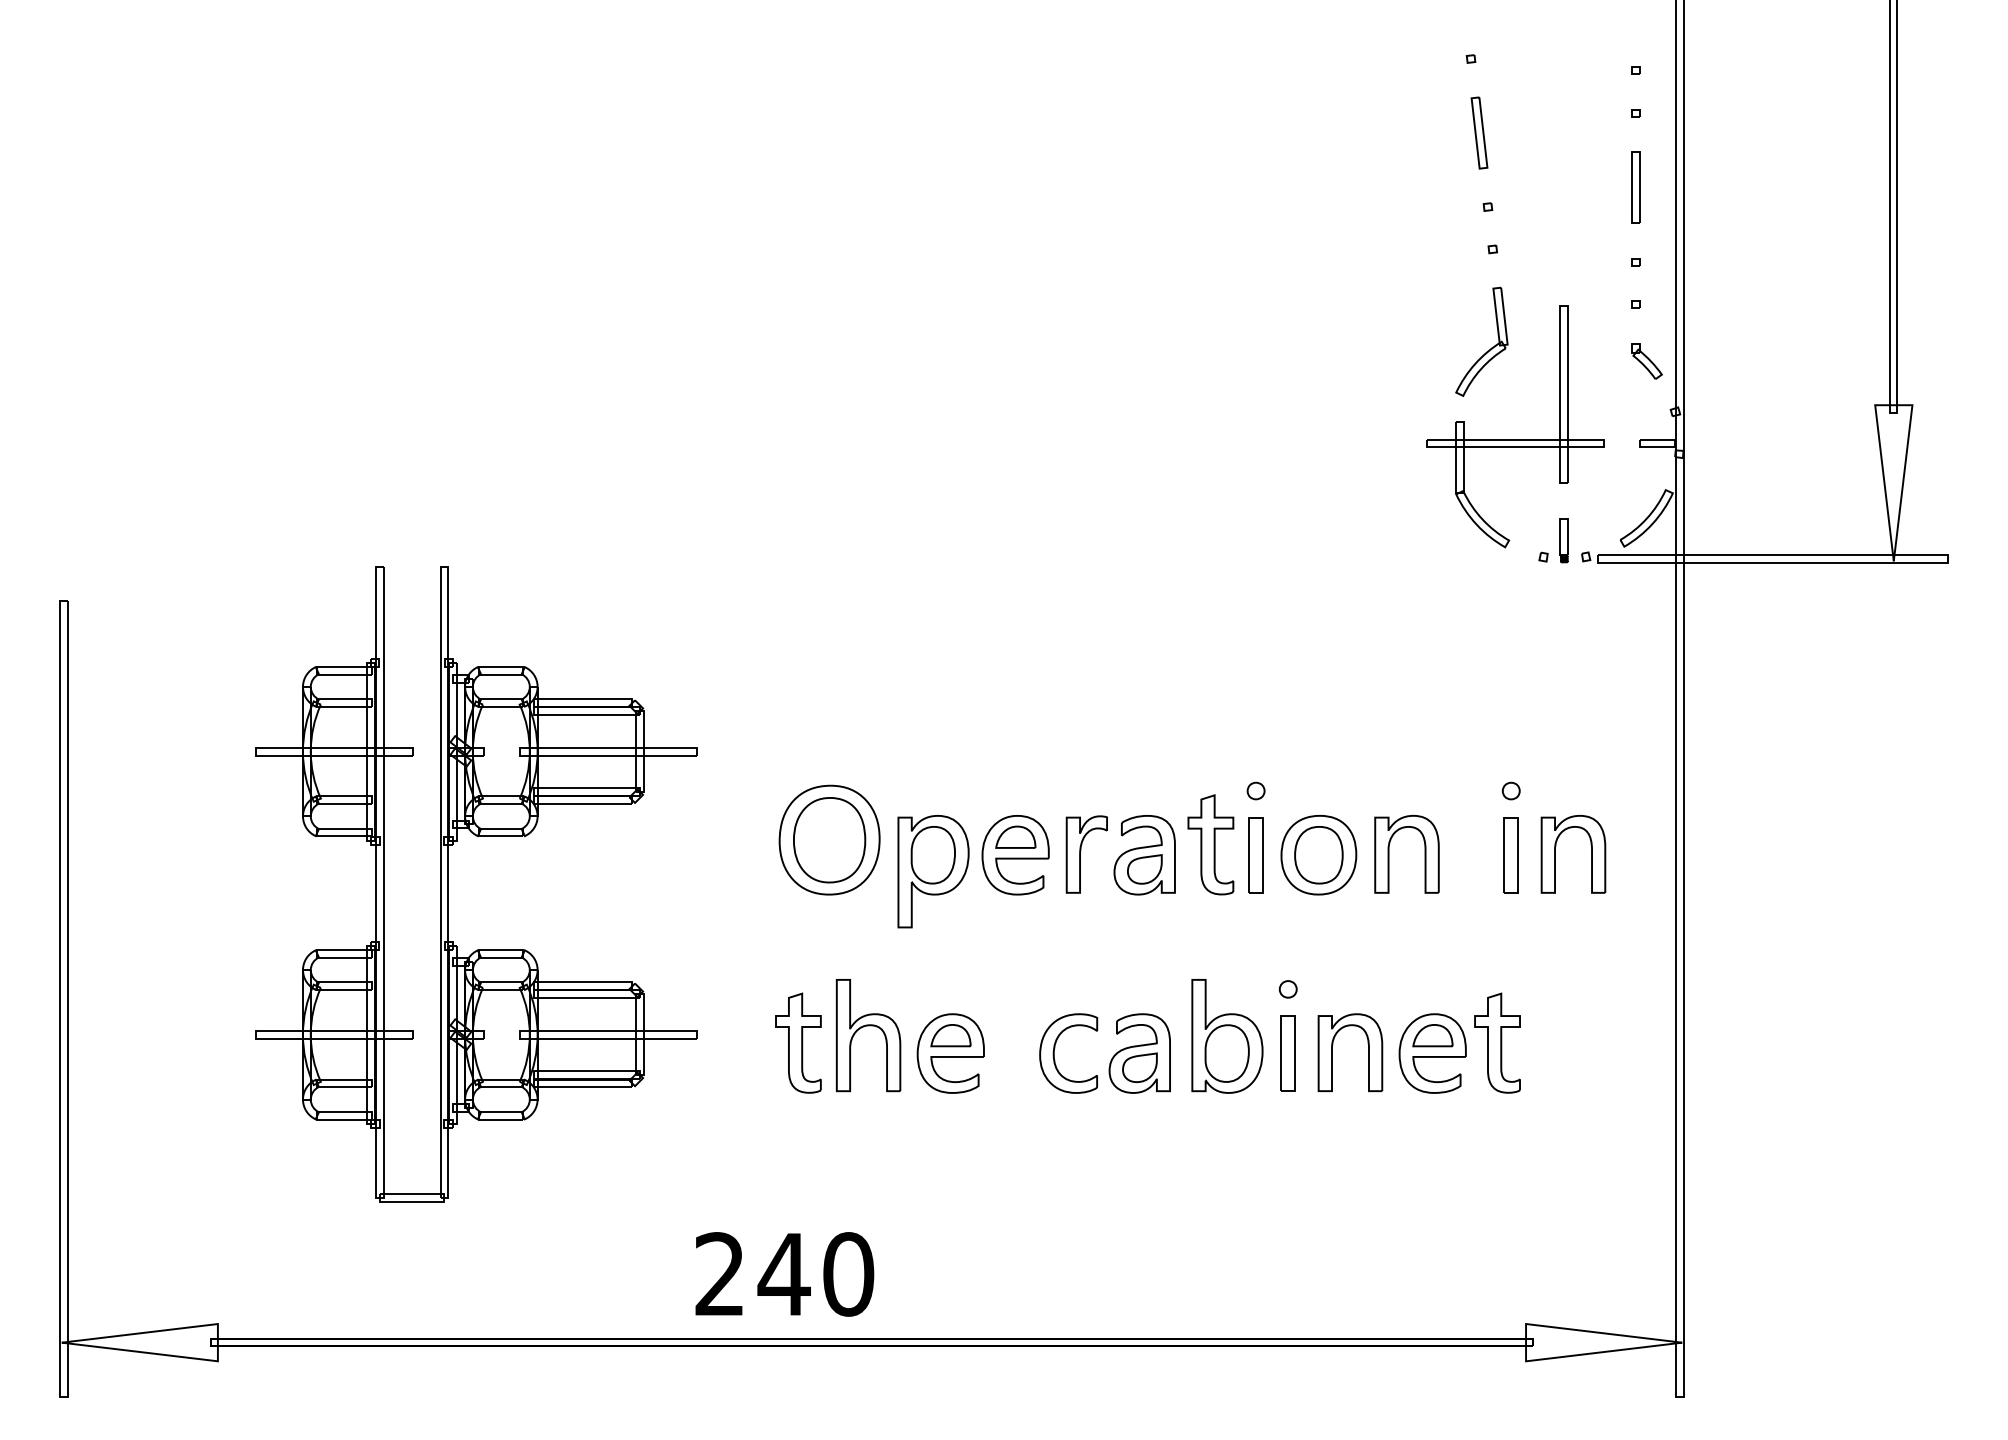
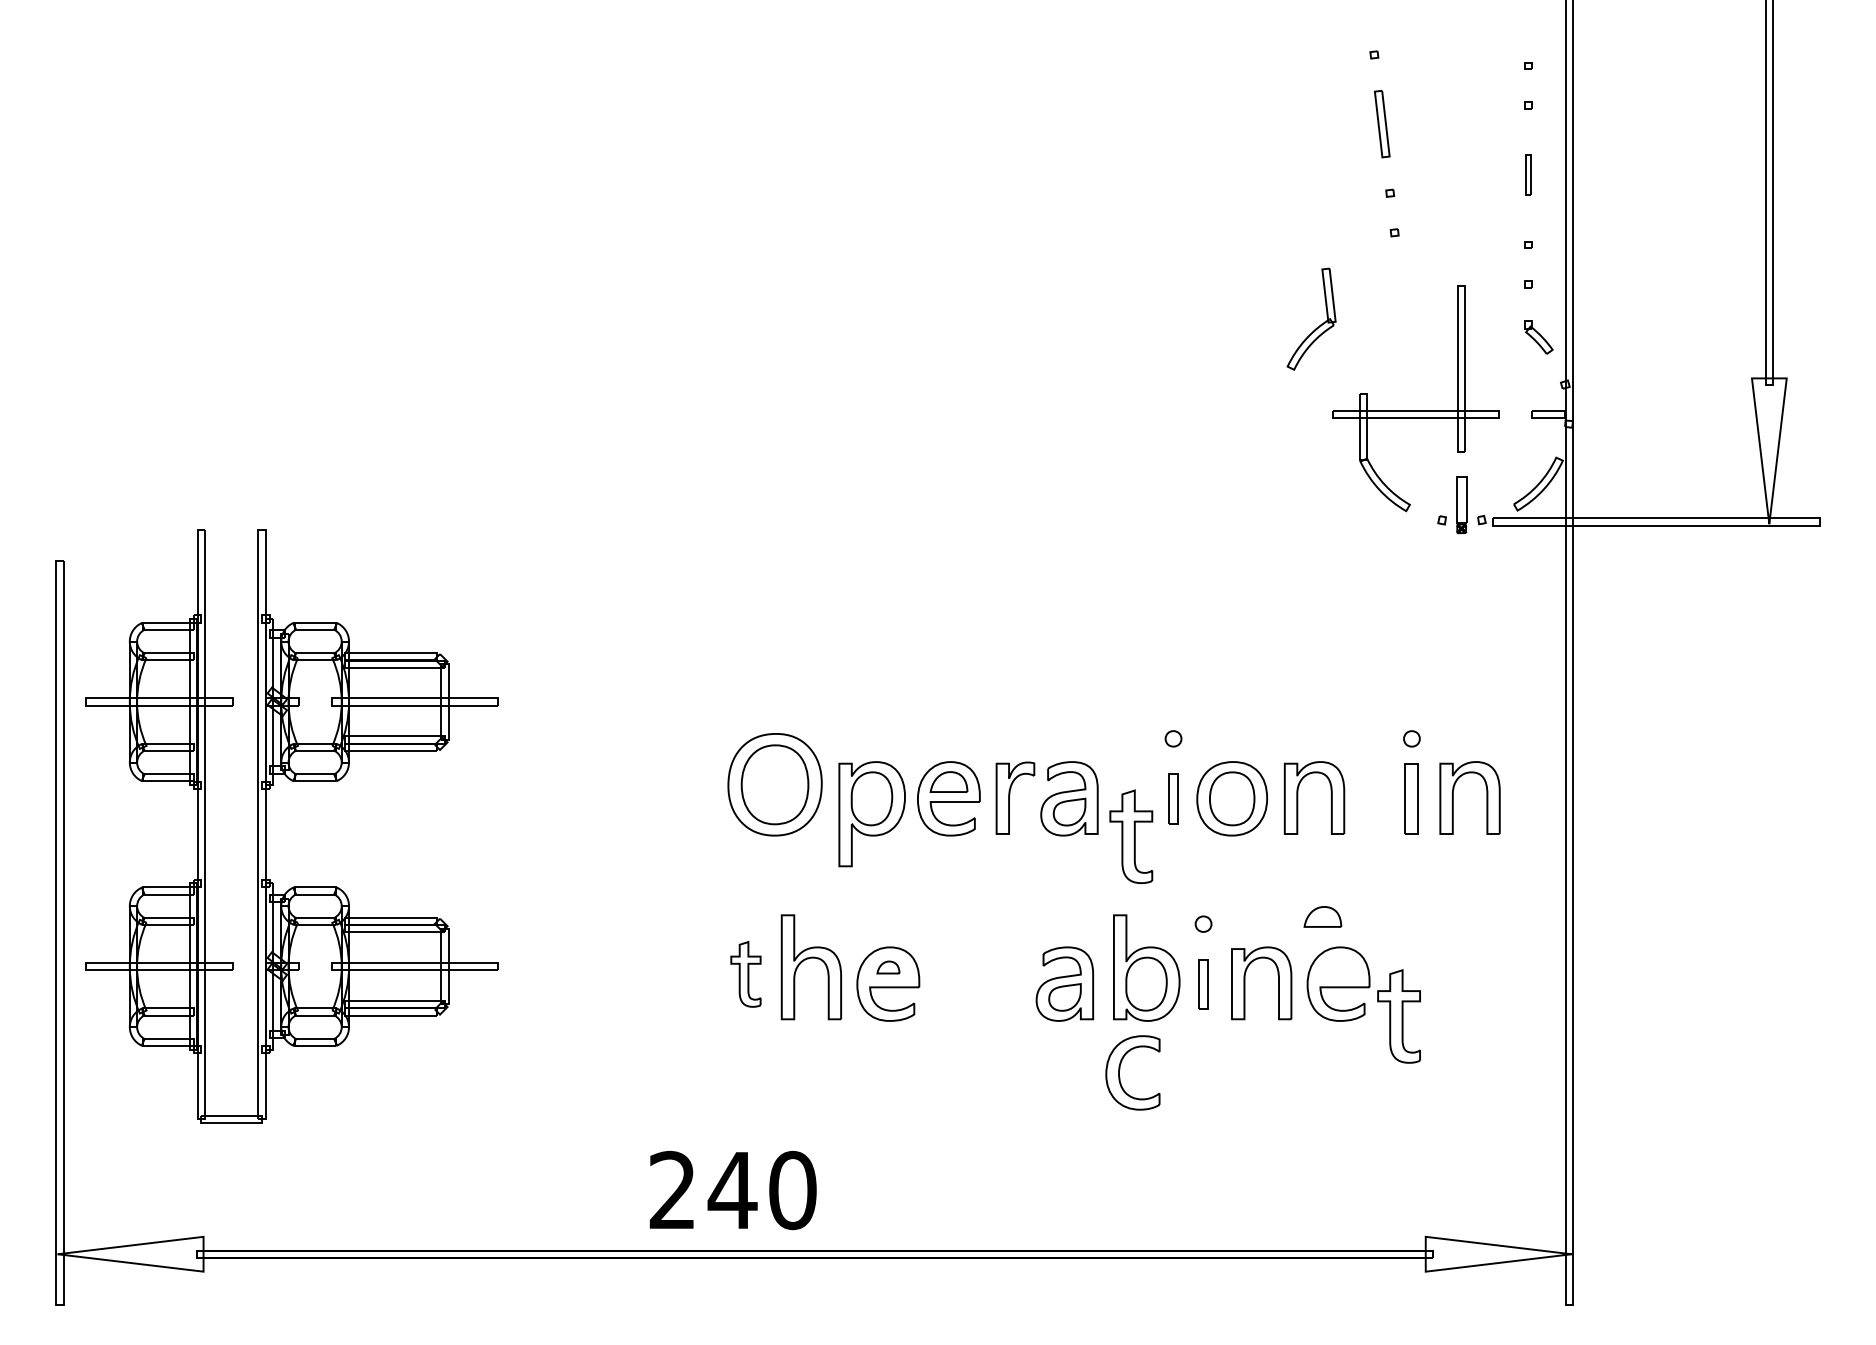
part: (1635, 187) -> (1528, 174), size x0.6
part: (1487, 350) -> (1316, 327), moved
part: (1563, 540) -> (1460, 504), size x1.4
part: (1210, 844) -> (1130, 836), moved
part: (1255, 855) -> (1172, 799), size x0.7
part: (448, 884) -> (265, 826), moved
part: (950, 1035) -> (888, 967), size x0.6
part: (1432, 1035) -> (1322, 916), moved
part: (798, 1042) -> (746, 973), size x0.7
part: (1497, 1042) -> (1399, 1015), moved
part: (1055, 1048) -> (1120, 1068), moved
part: (1287, 1053) -> (1202, 984), size x0.7

